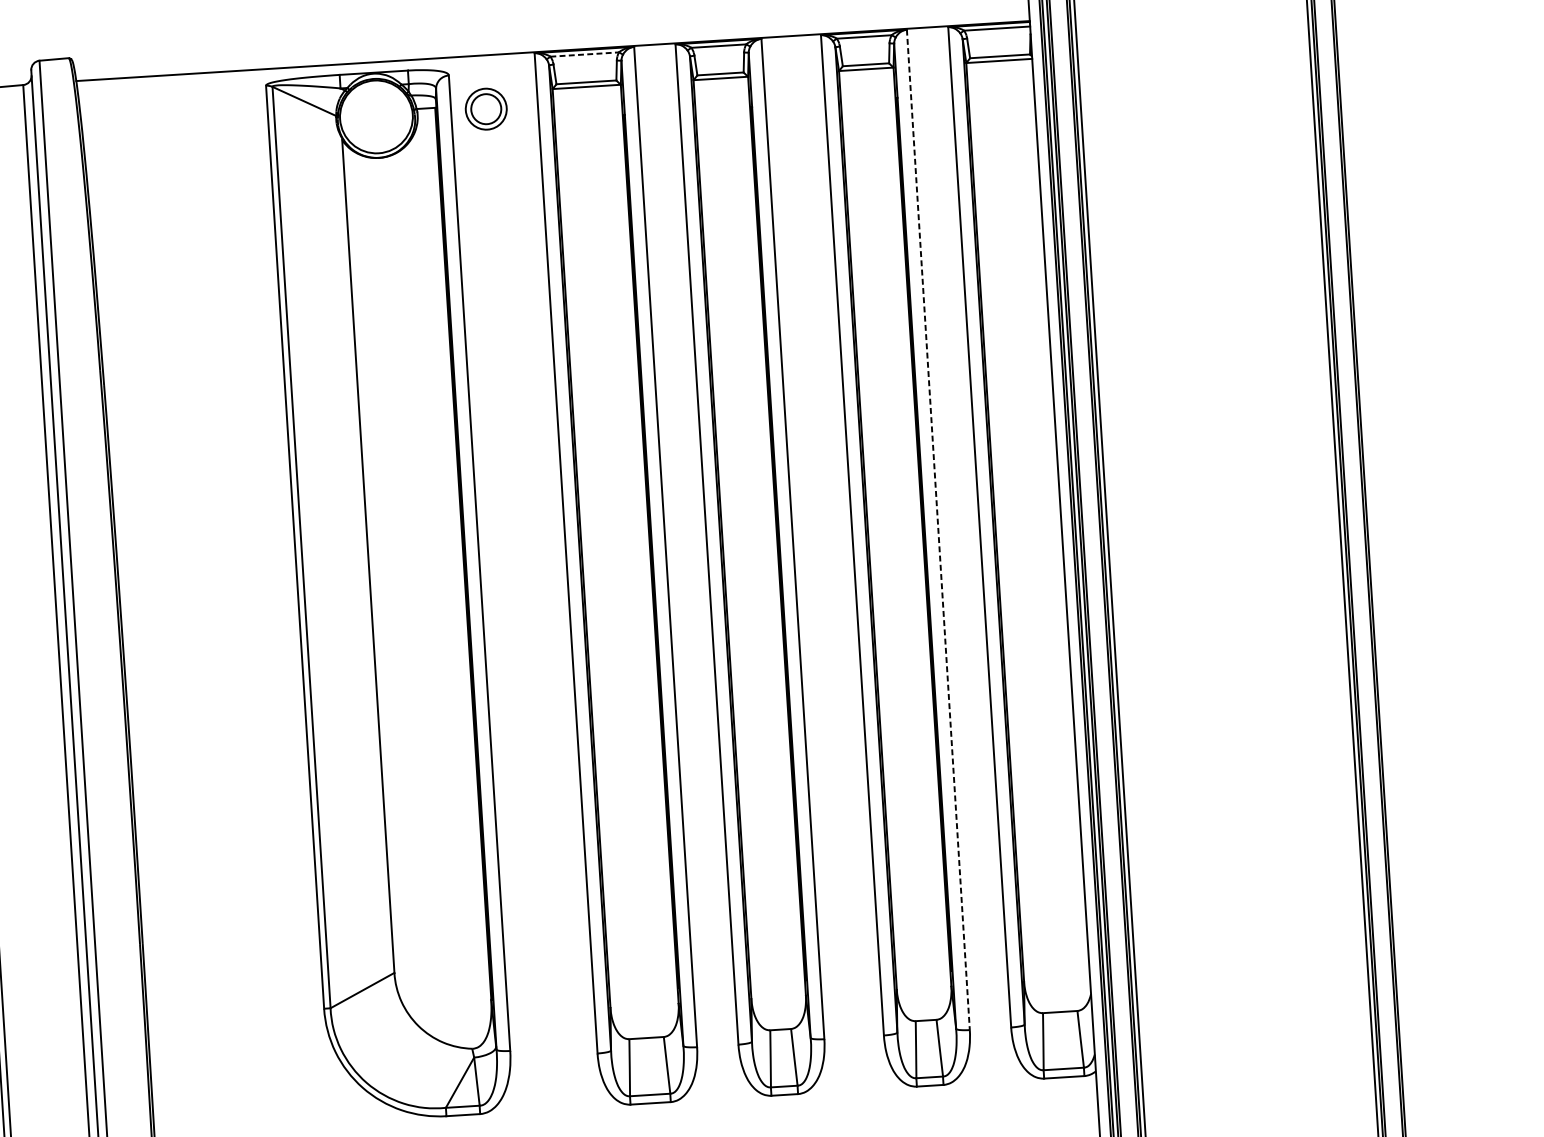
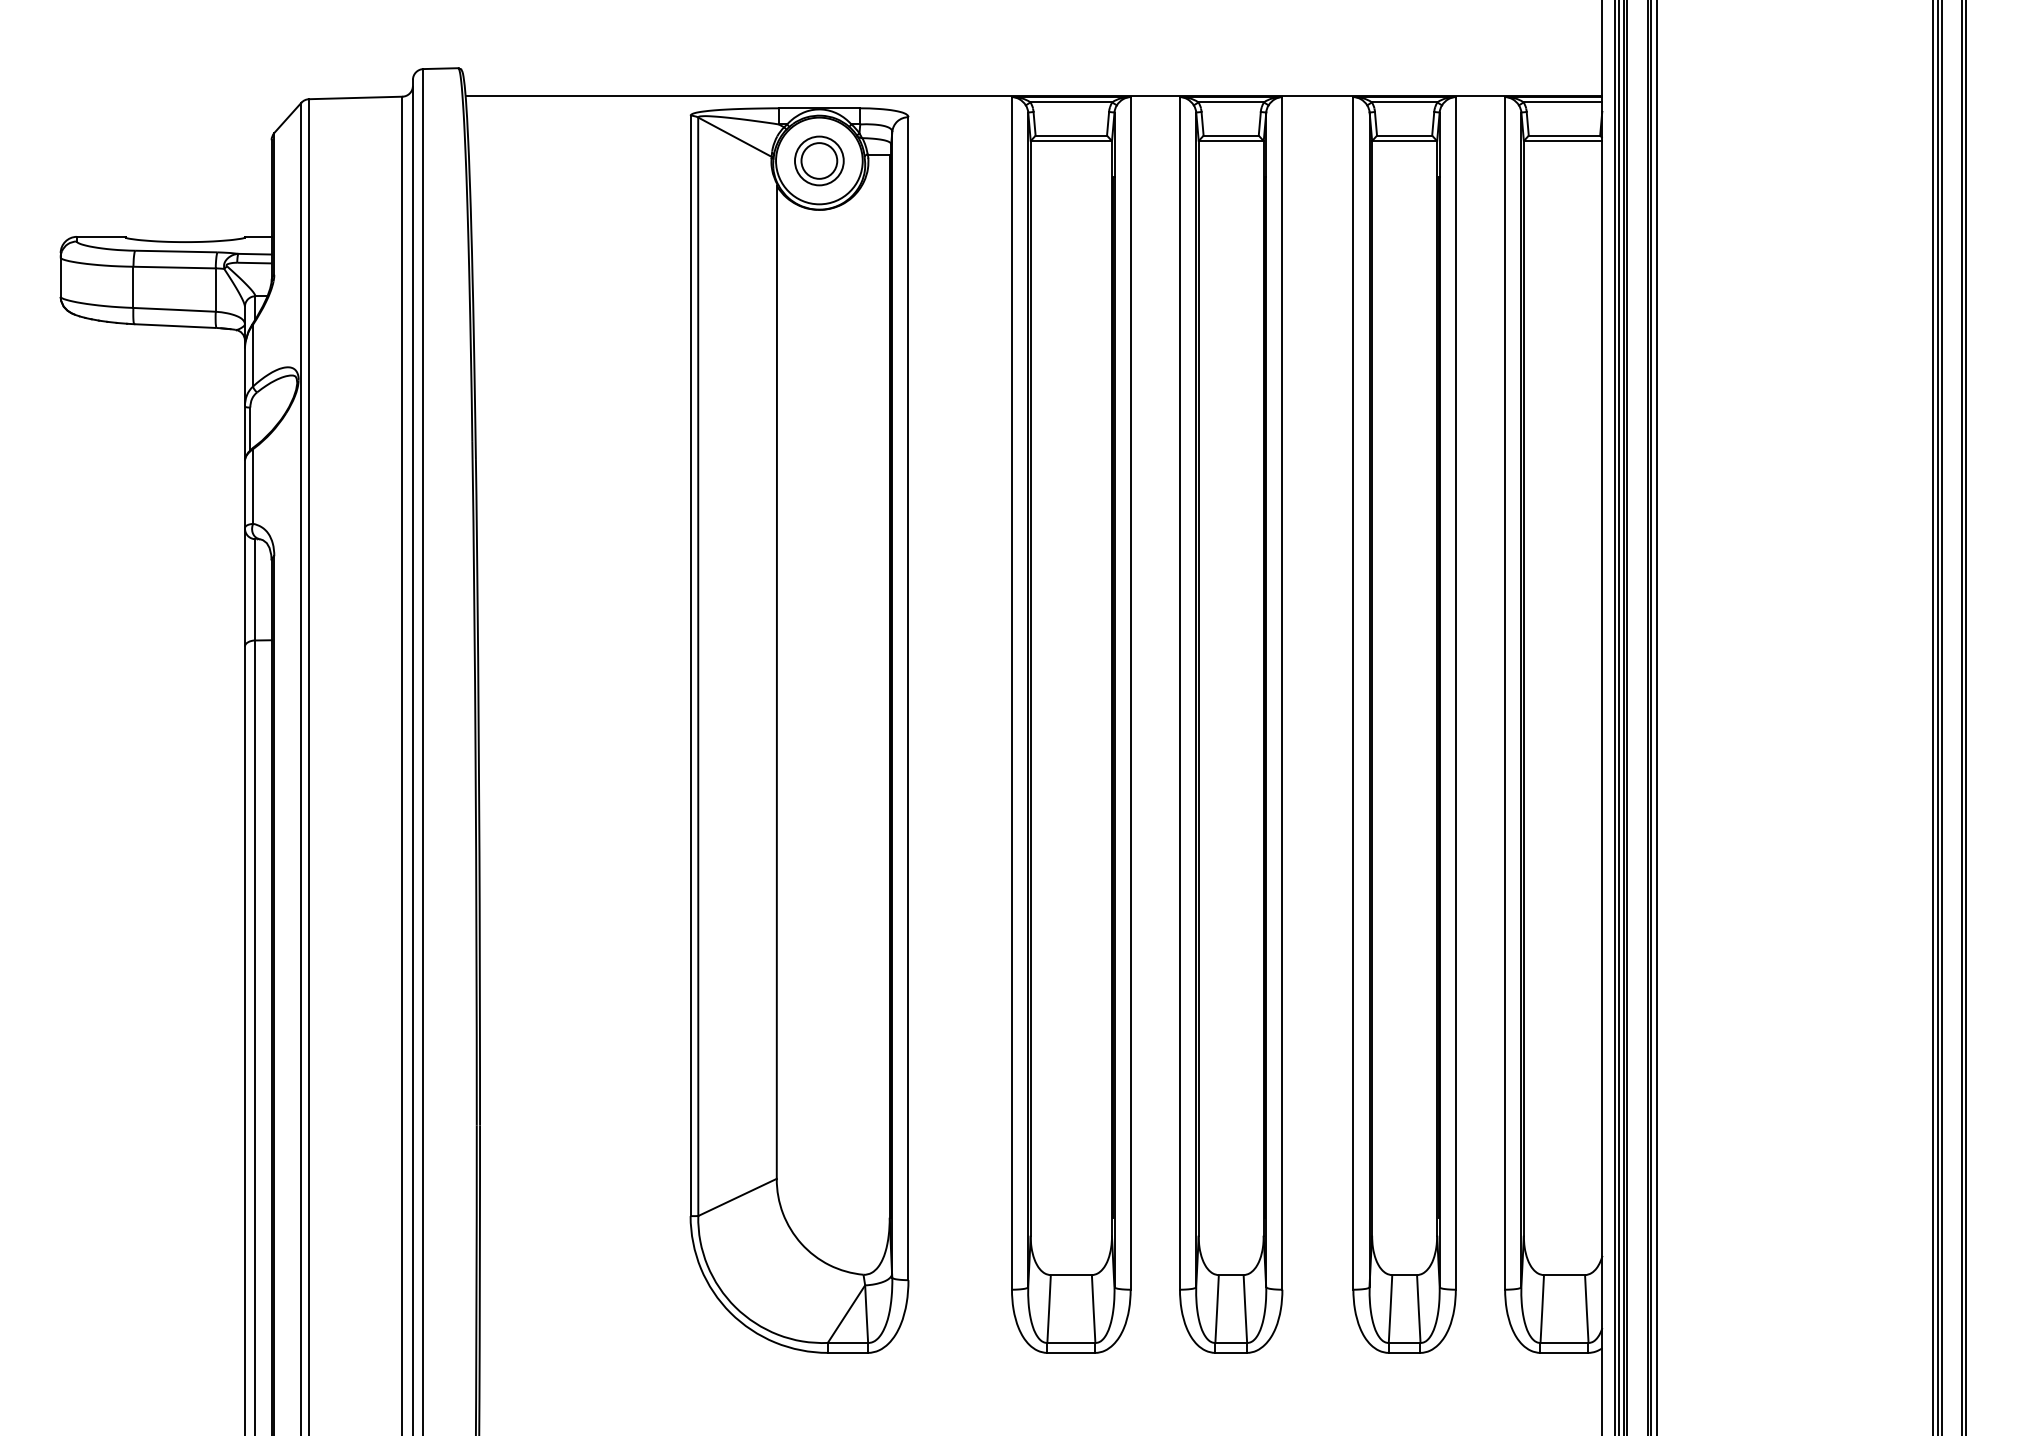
line: (584, 54) -> (1071, 102), dashed -> solid
part: (486, 108) -> (819, 160), moved
line: (938, 530) -> (1455, 693), dashed -> solid

